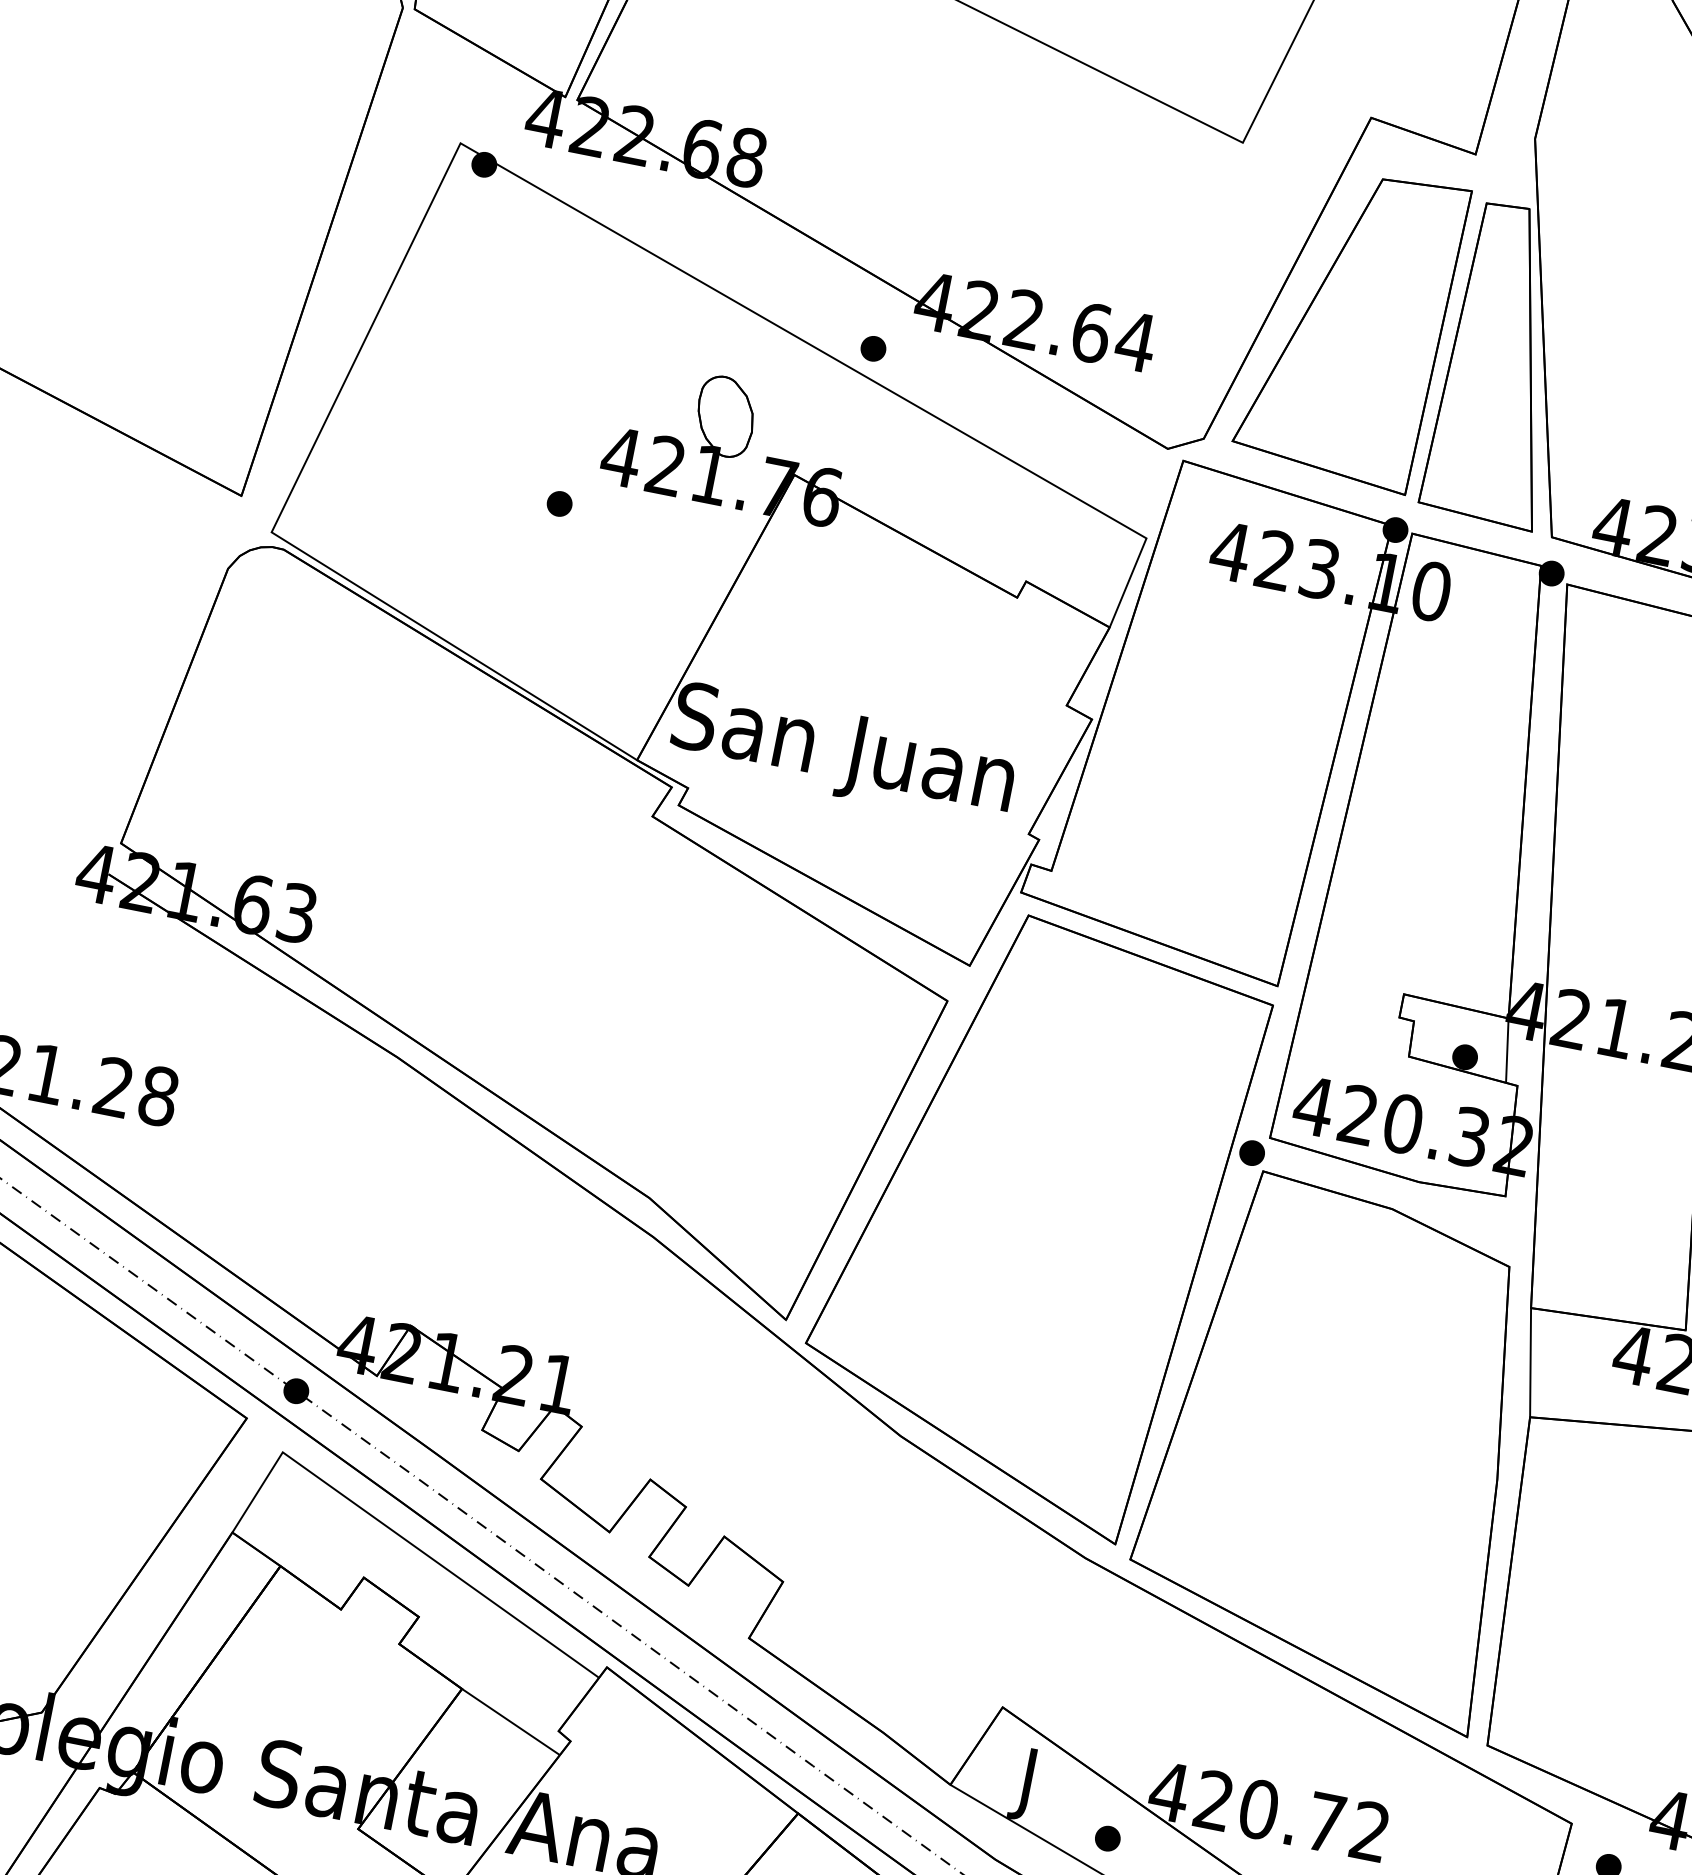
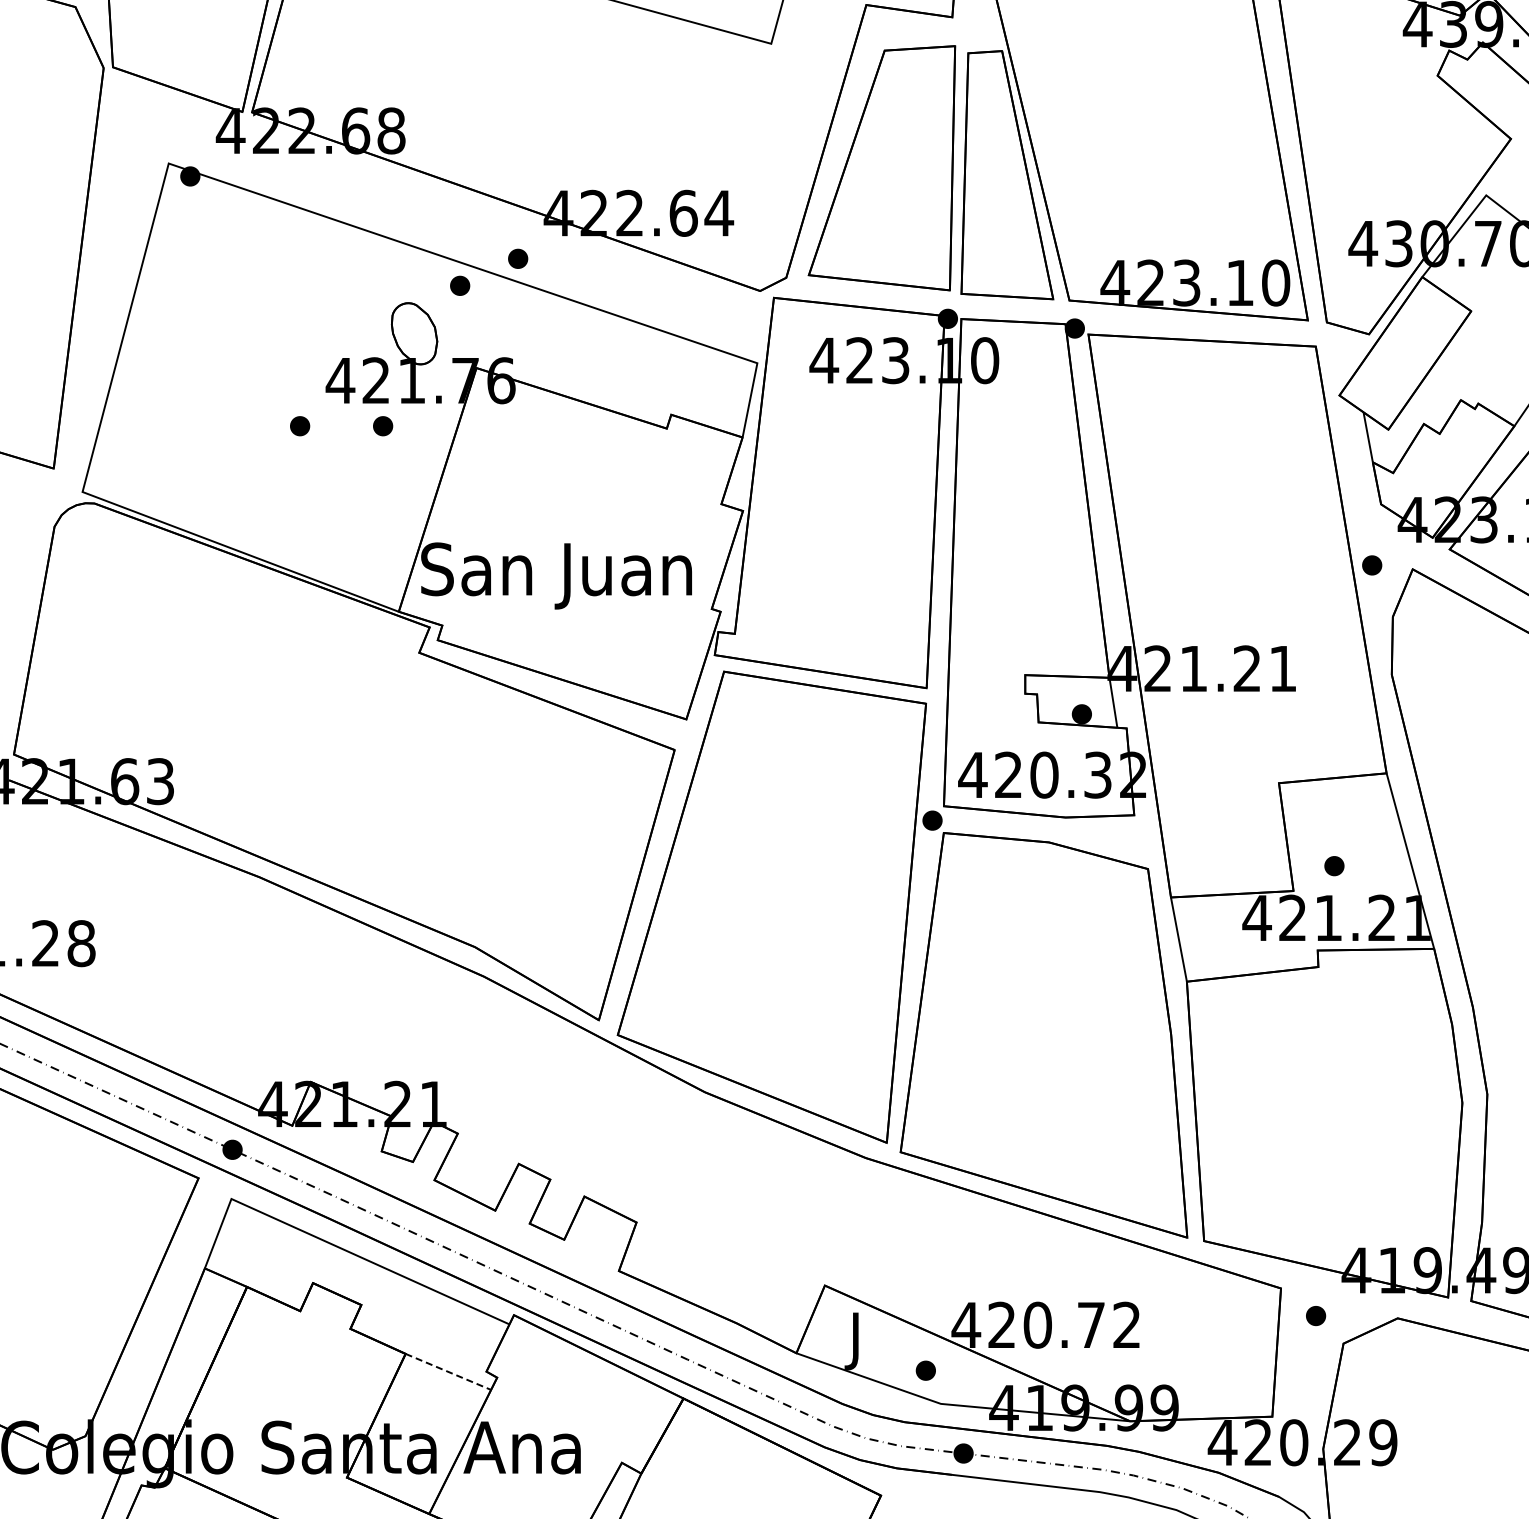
part: (794, 367) -> (460, 285), added
part: (663, 524) -> (383, 426), added
line: (510, 1722) -> (448, 1372), solid -> dashed

